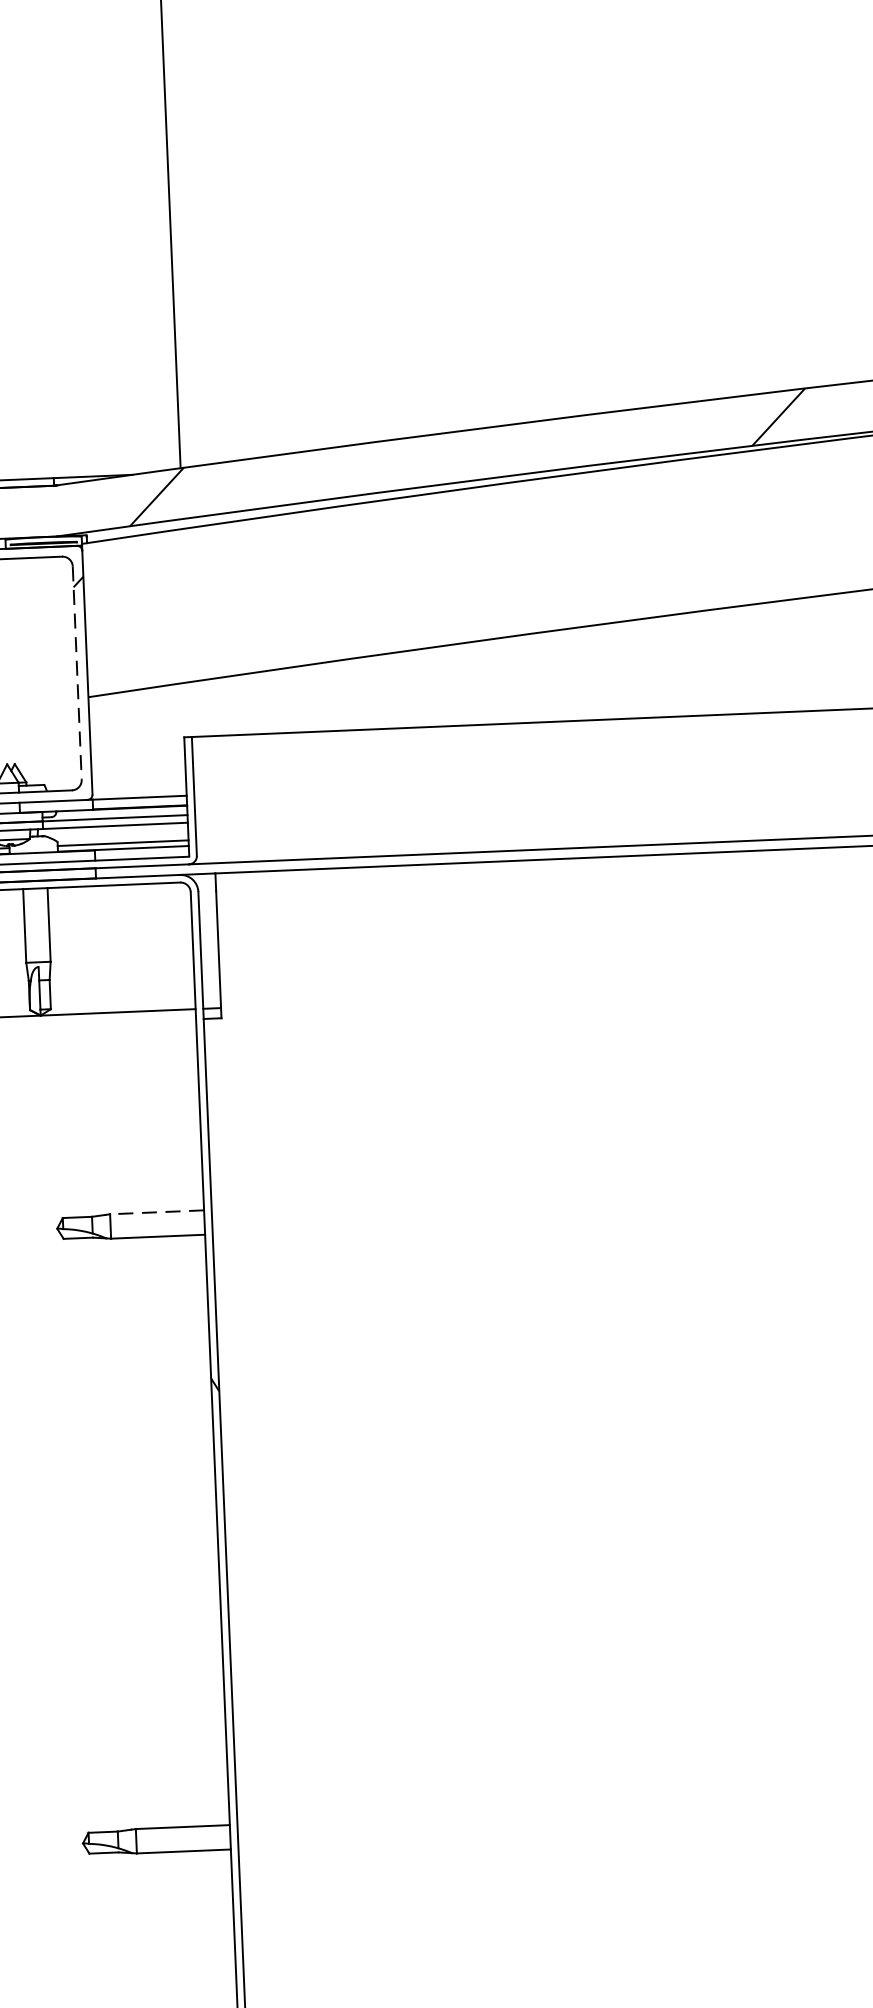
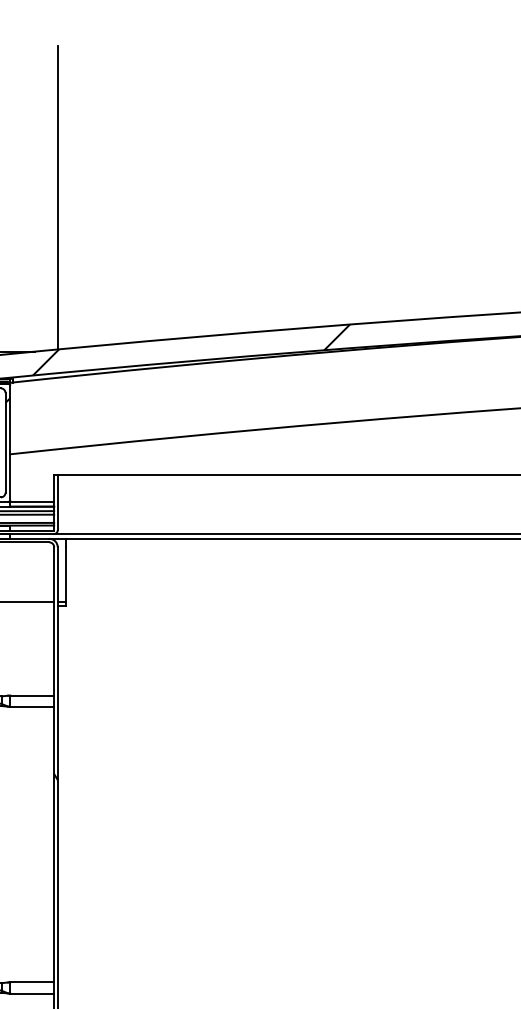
line: (77, 672) -> (5, 442), dashed -> solid
line: (157, 1212) -> (32, 695), dashed -> solid

